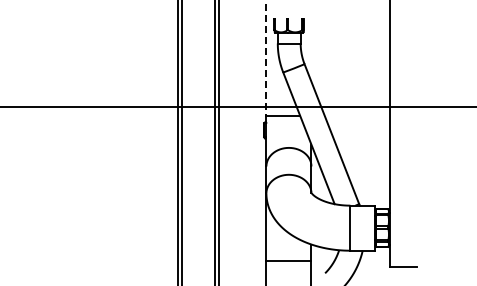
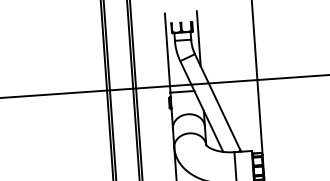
line: (311, 42) -> (198, 38), added
line: (266, 59) -> (167, 52), dashed -> solid

